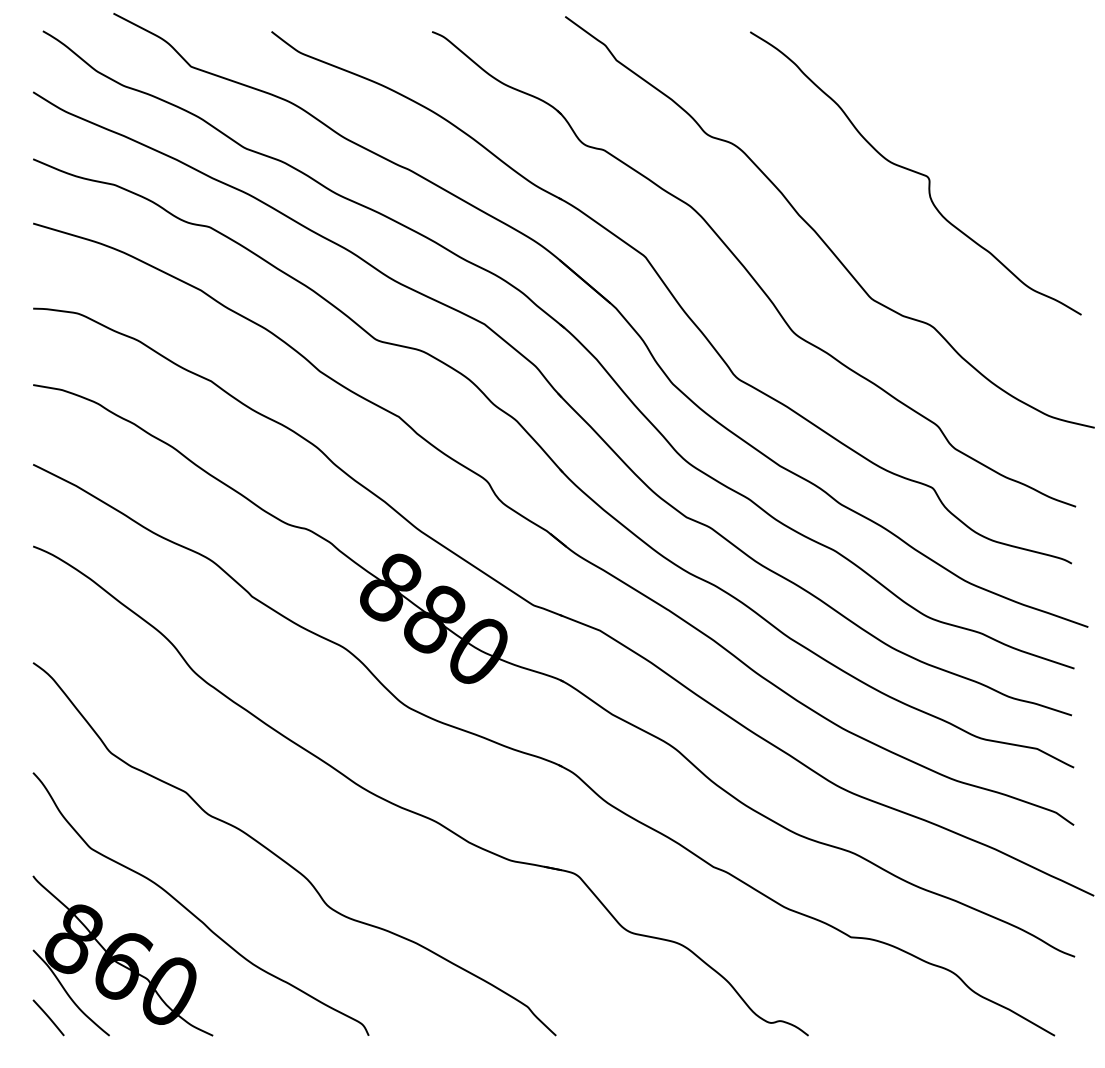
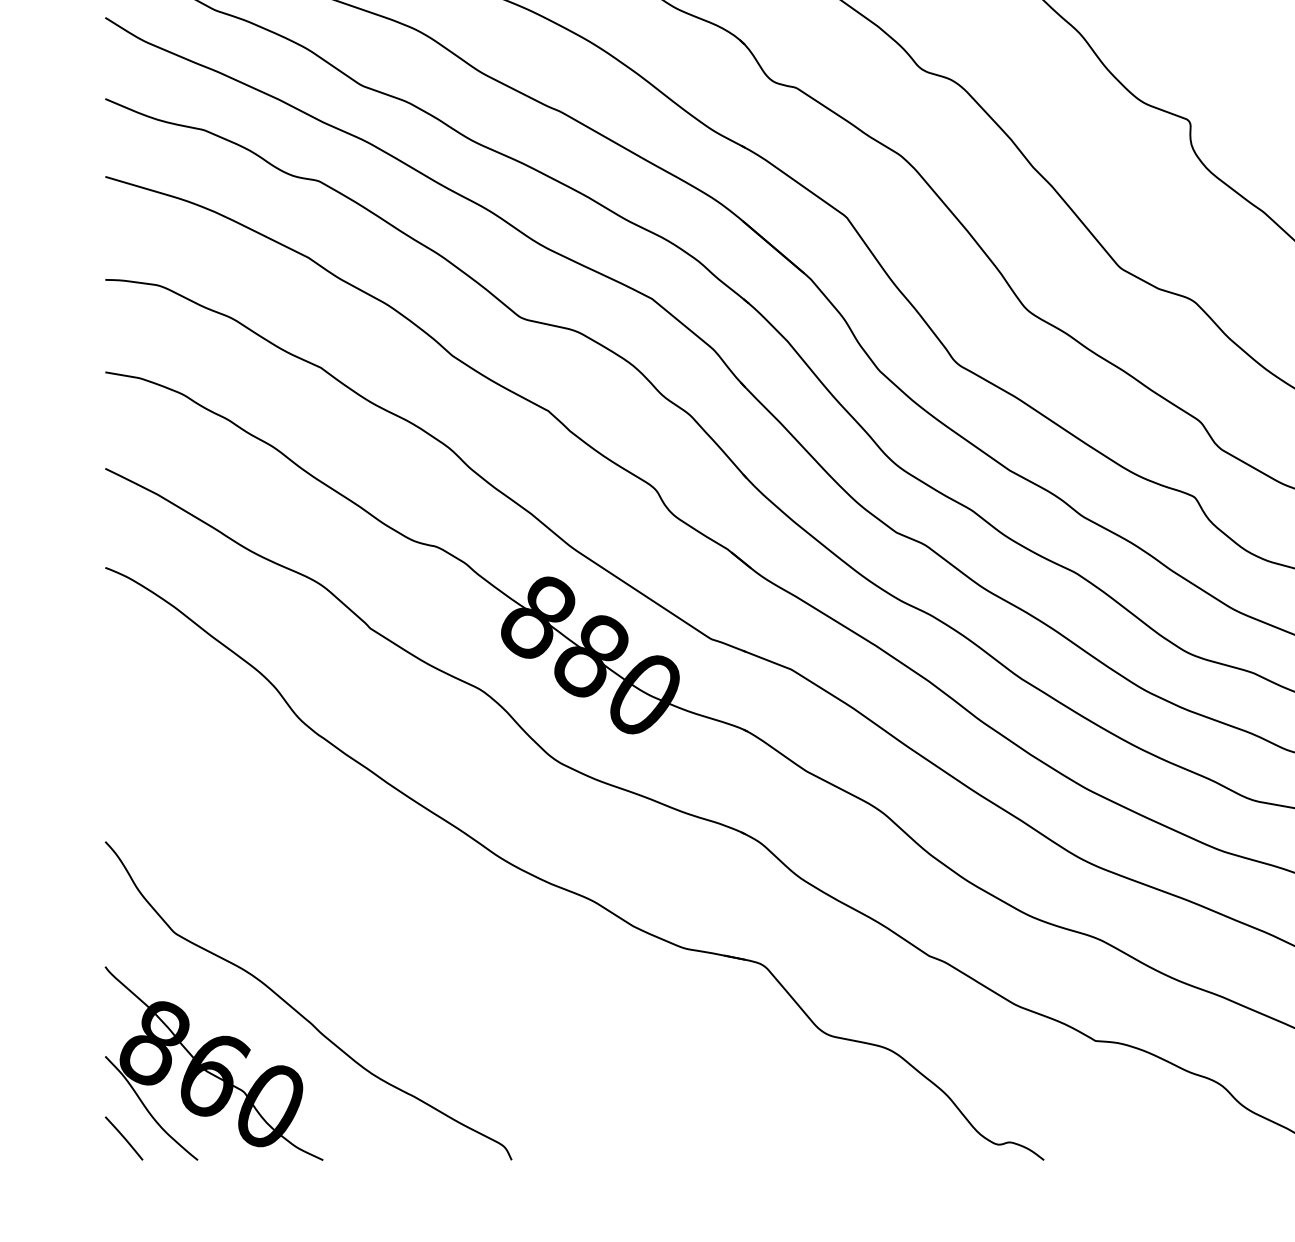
curve: (286, 861) -> (412, 949), removed

